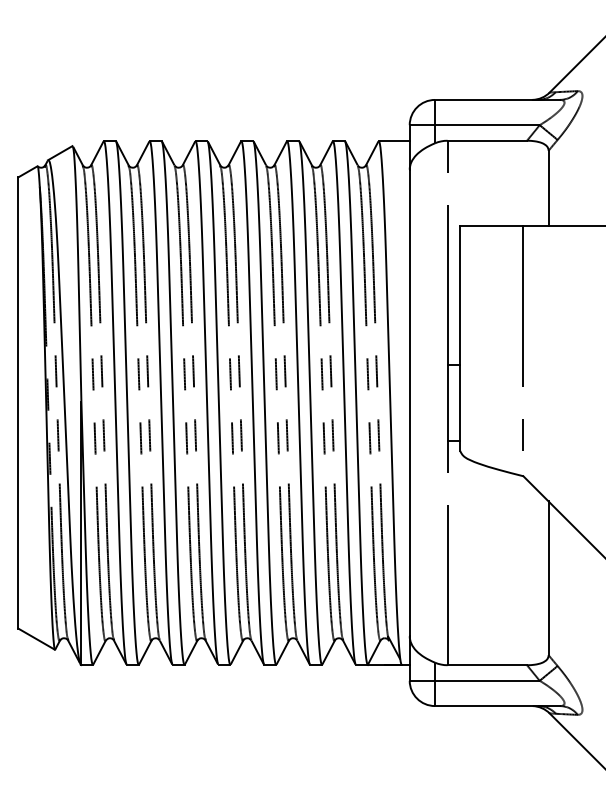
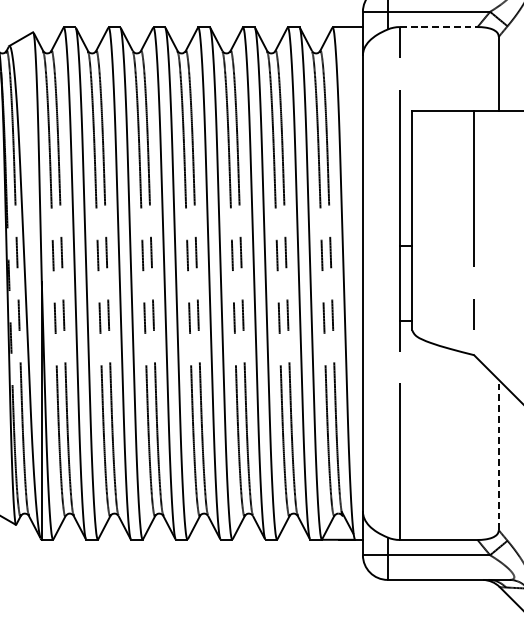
line: (487, 140) -> (438, 26), solid -> dashed
line: (548, 578) -> (498, 455), solid -> dashed

